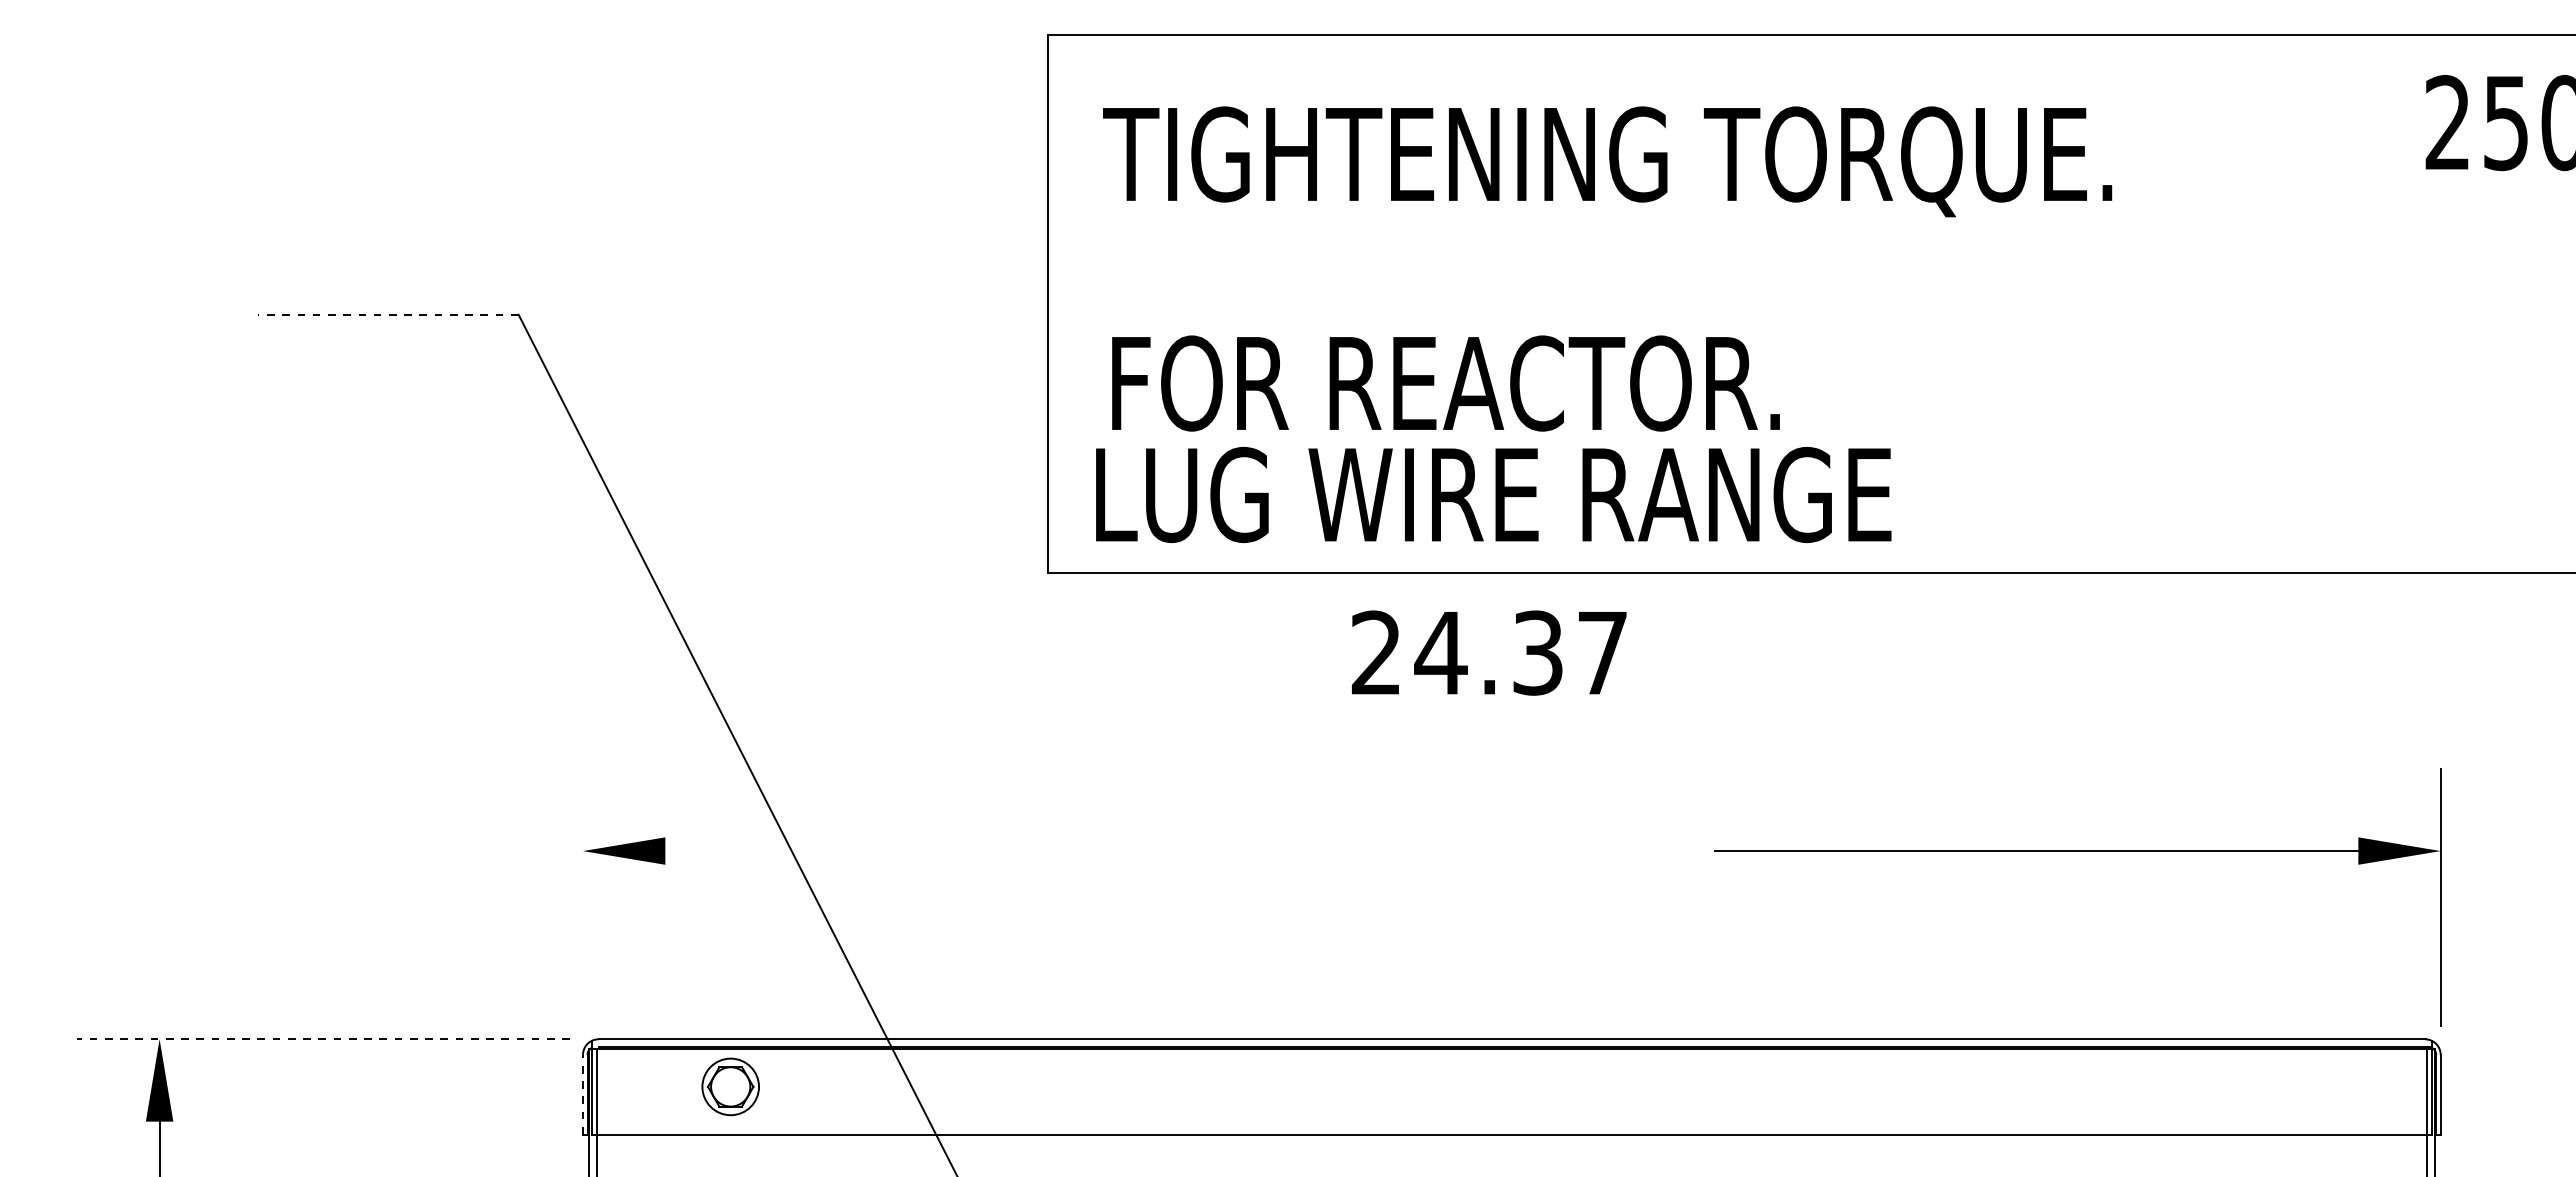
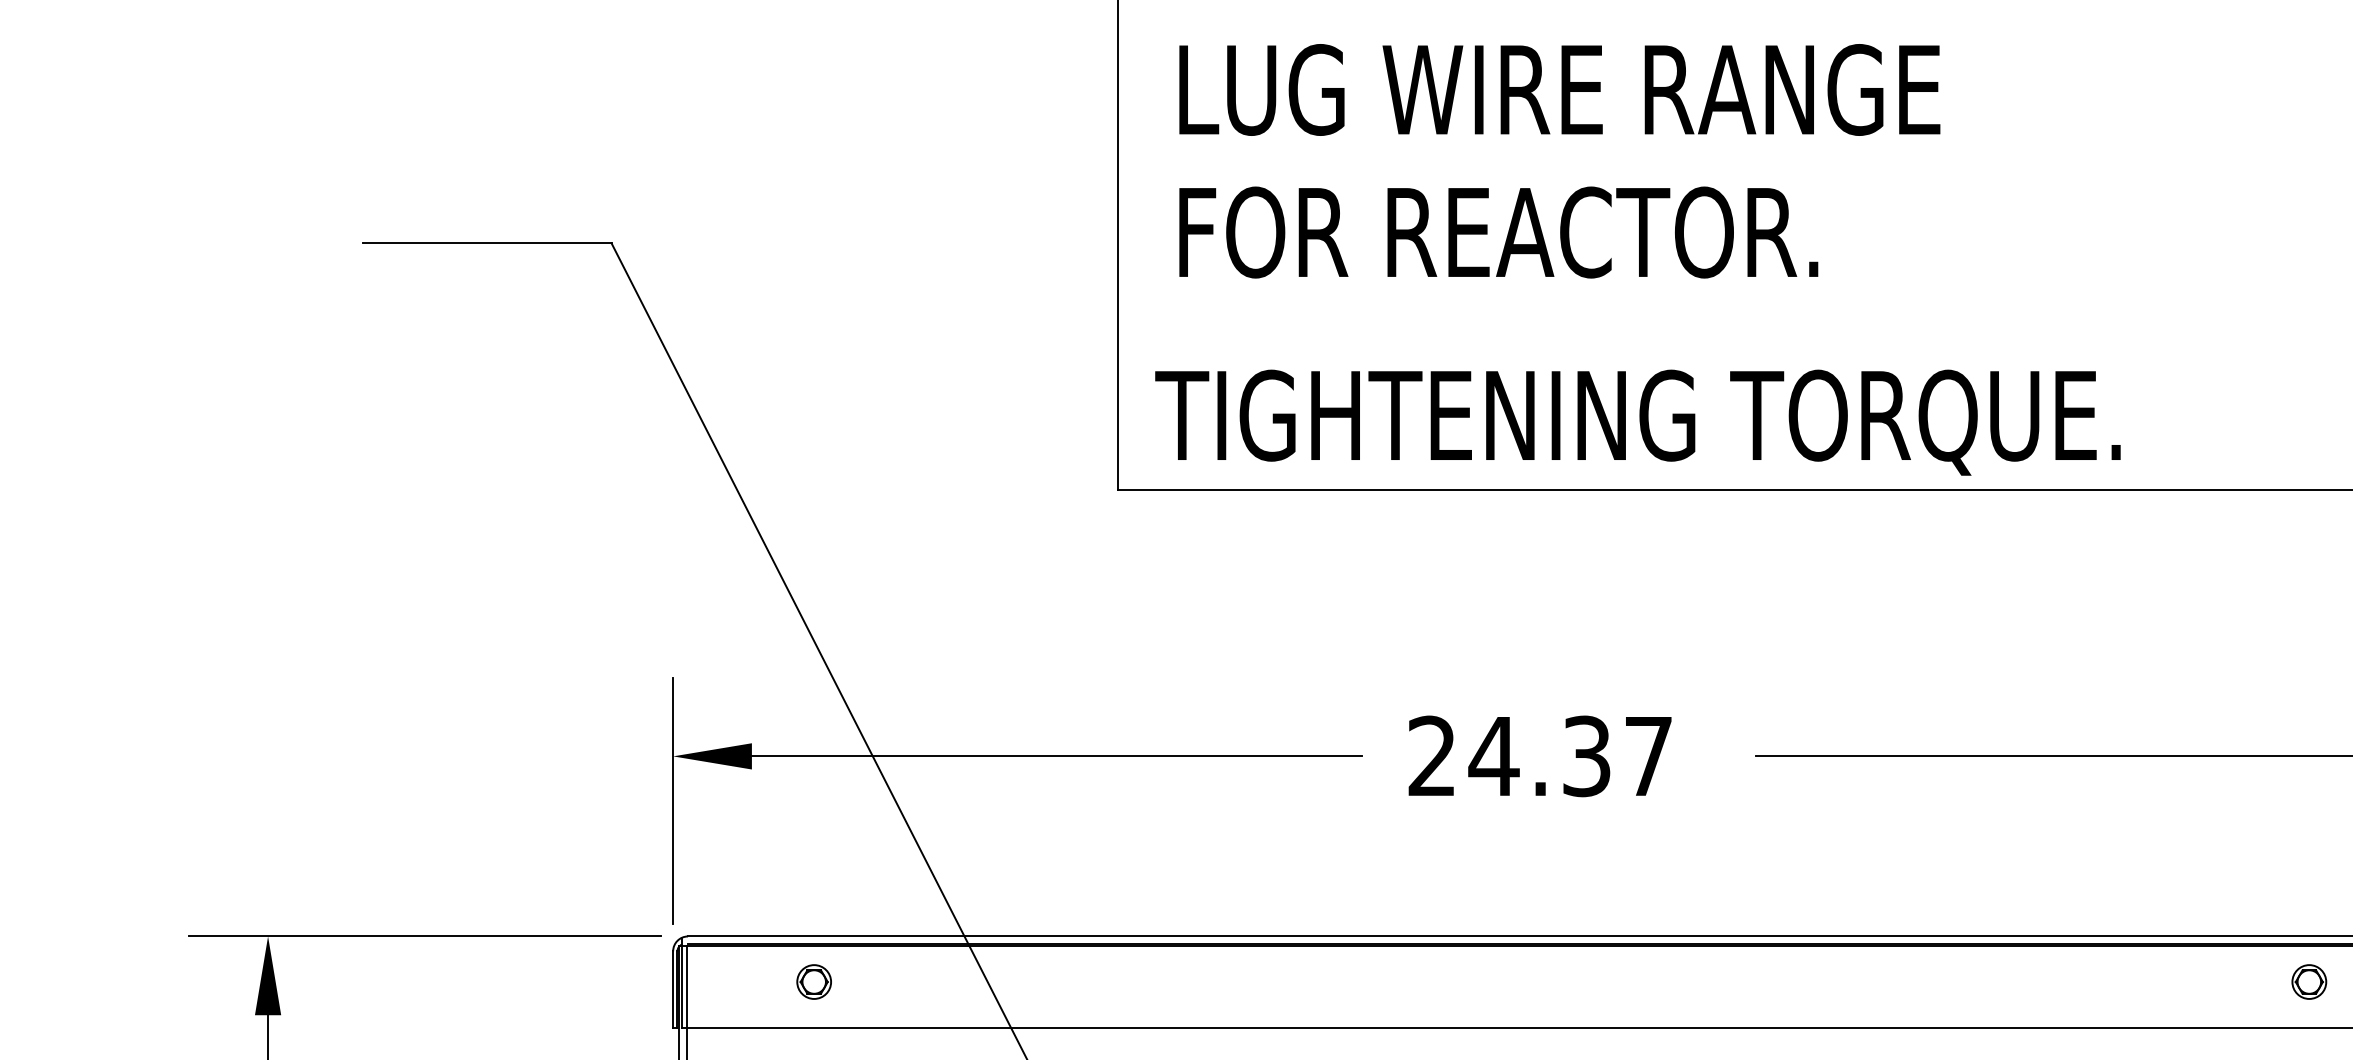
text: (1607, 161) -> (1653, 96), TIGHTENING TORQUE. -> LUG WIRE RANGE
line: (388, 314) -> (487, 243), dashed -> solid
text: (1445, 383) -> (1498, 232), moved
text: (1590, 501) -> (1637, 421), LUG WIRE RANGE -> TIGHTENING TORQUE.
text: (1489, 652) -> (1540, 755), moved
line: (984, 851) -> (1057, 756), added
line: (583, 897) -> (673, 800), added
line: (323, 1039) -> (424, 936), dashed -> solid
part: (729, 1086) -> (813, 981), size x0.62
part: (2292, 1086) -> (2308, 981), added
line: (583, 1094) -> (673, 989), dashed -> solid

